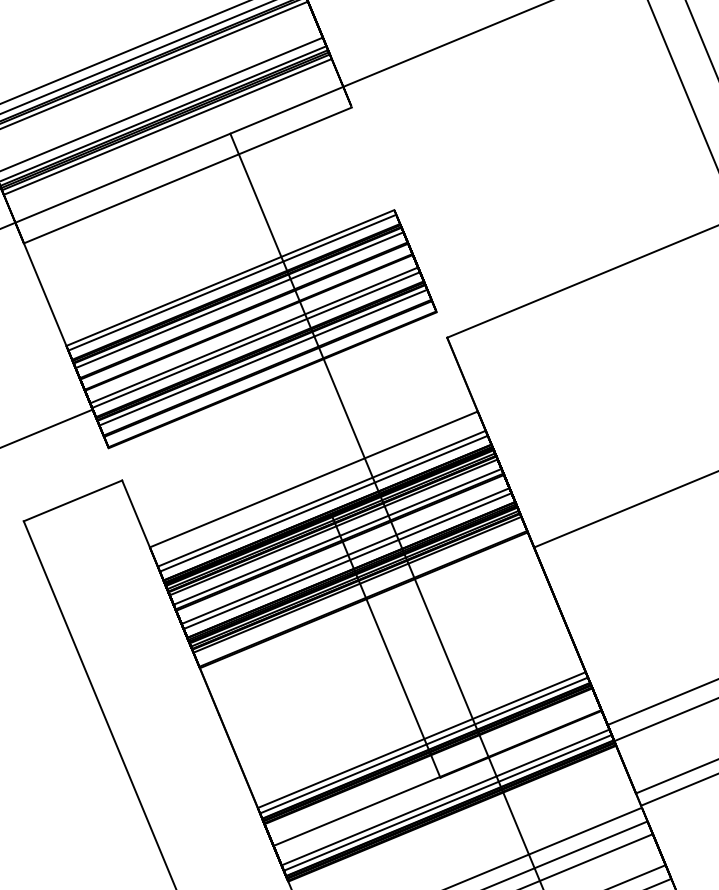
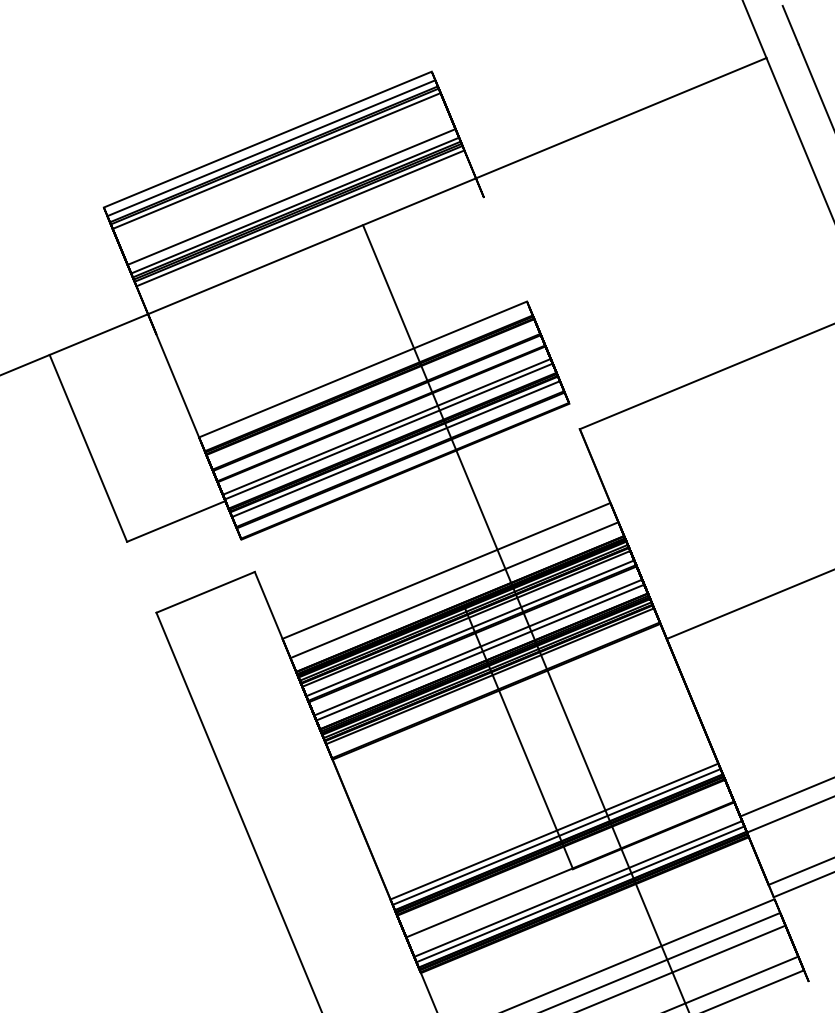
line: (187, 175) -> (320, 266), removed
line: (231, 283) -> (364, 374), removed
line: (239, 300) -> (372, 391), removed
line: (323, 504) -> (456, 595), removed

